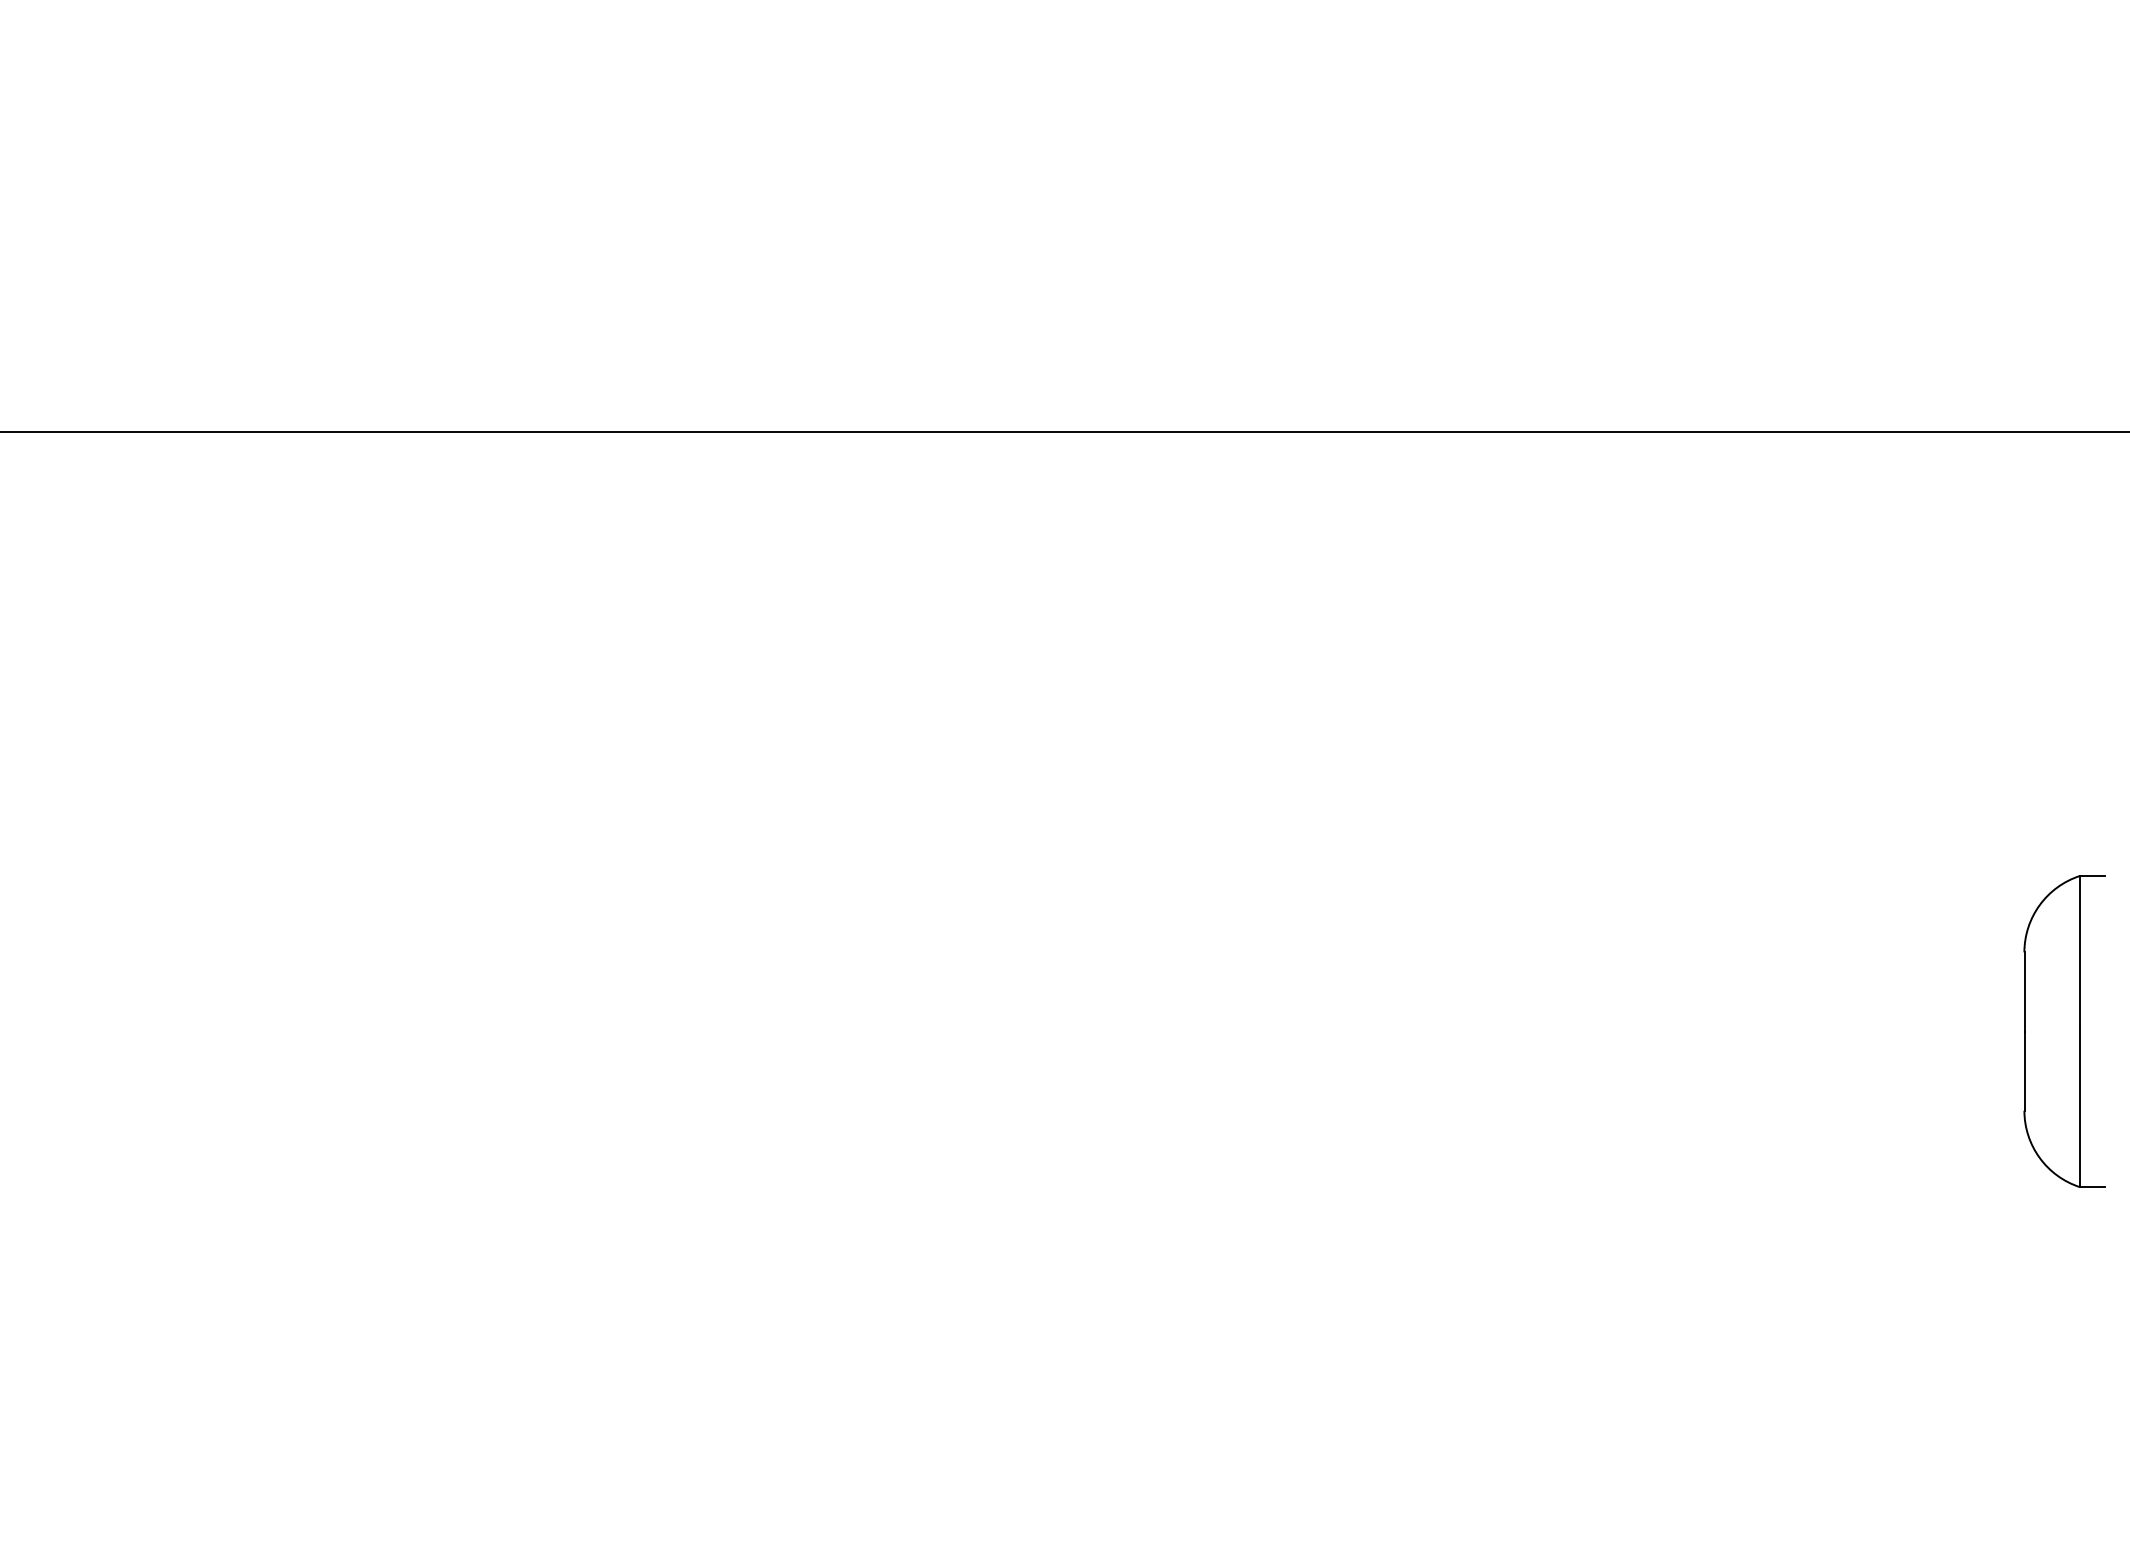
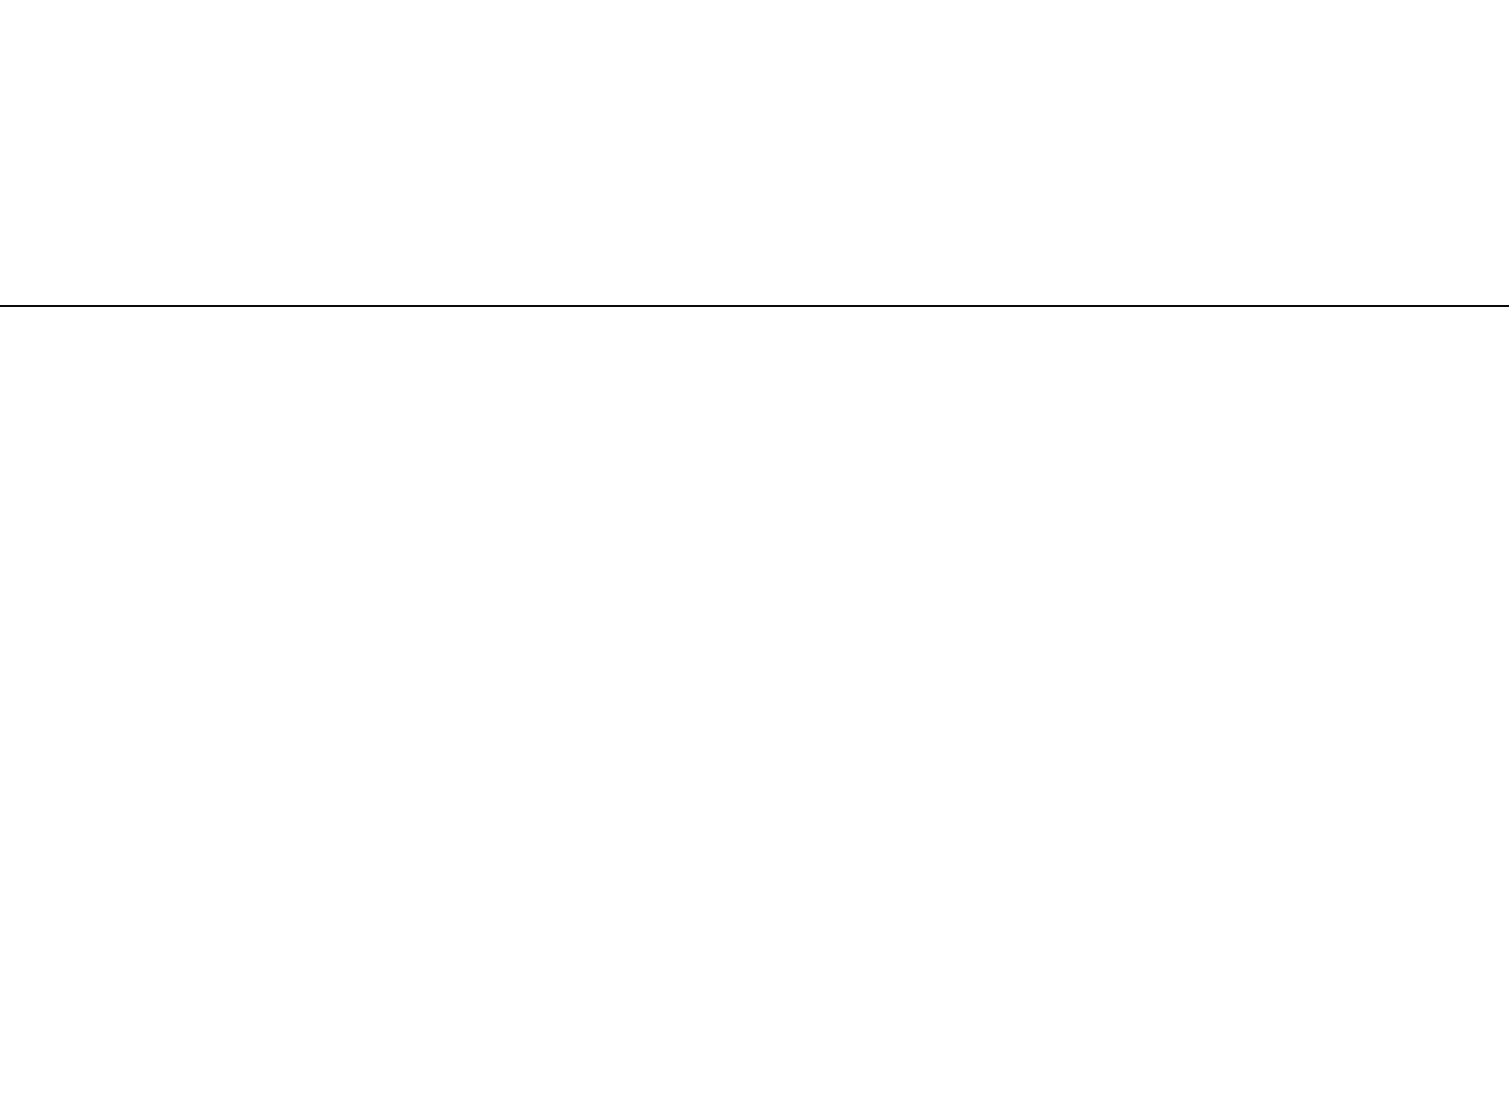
part: (2064, 1031) -> (1462, 730), removed

